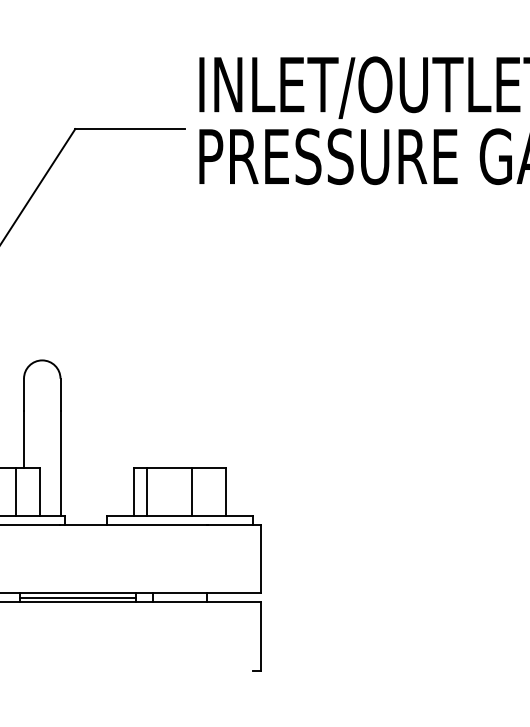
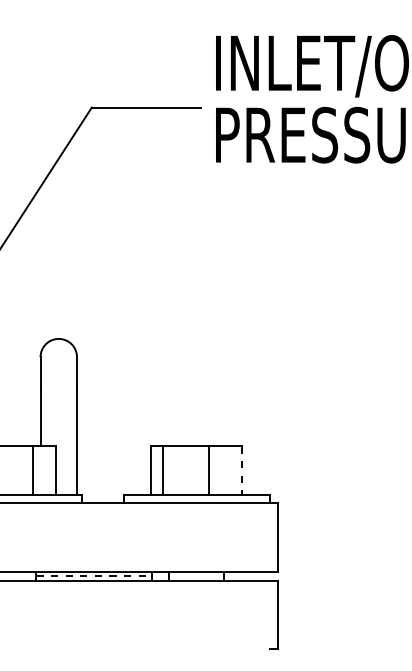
line: (225, 492) -> (242, 470), solid -> dashed
line: (77, 597) -> (94, 575), solid -> dashed

